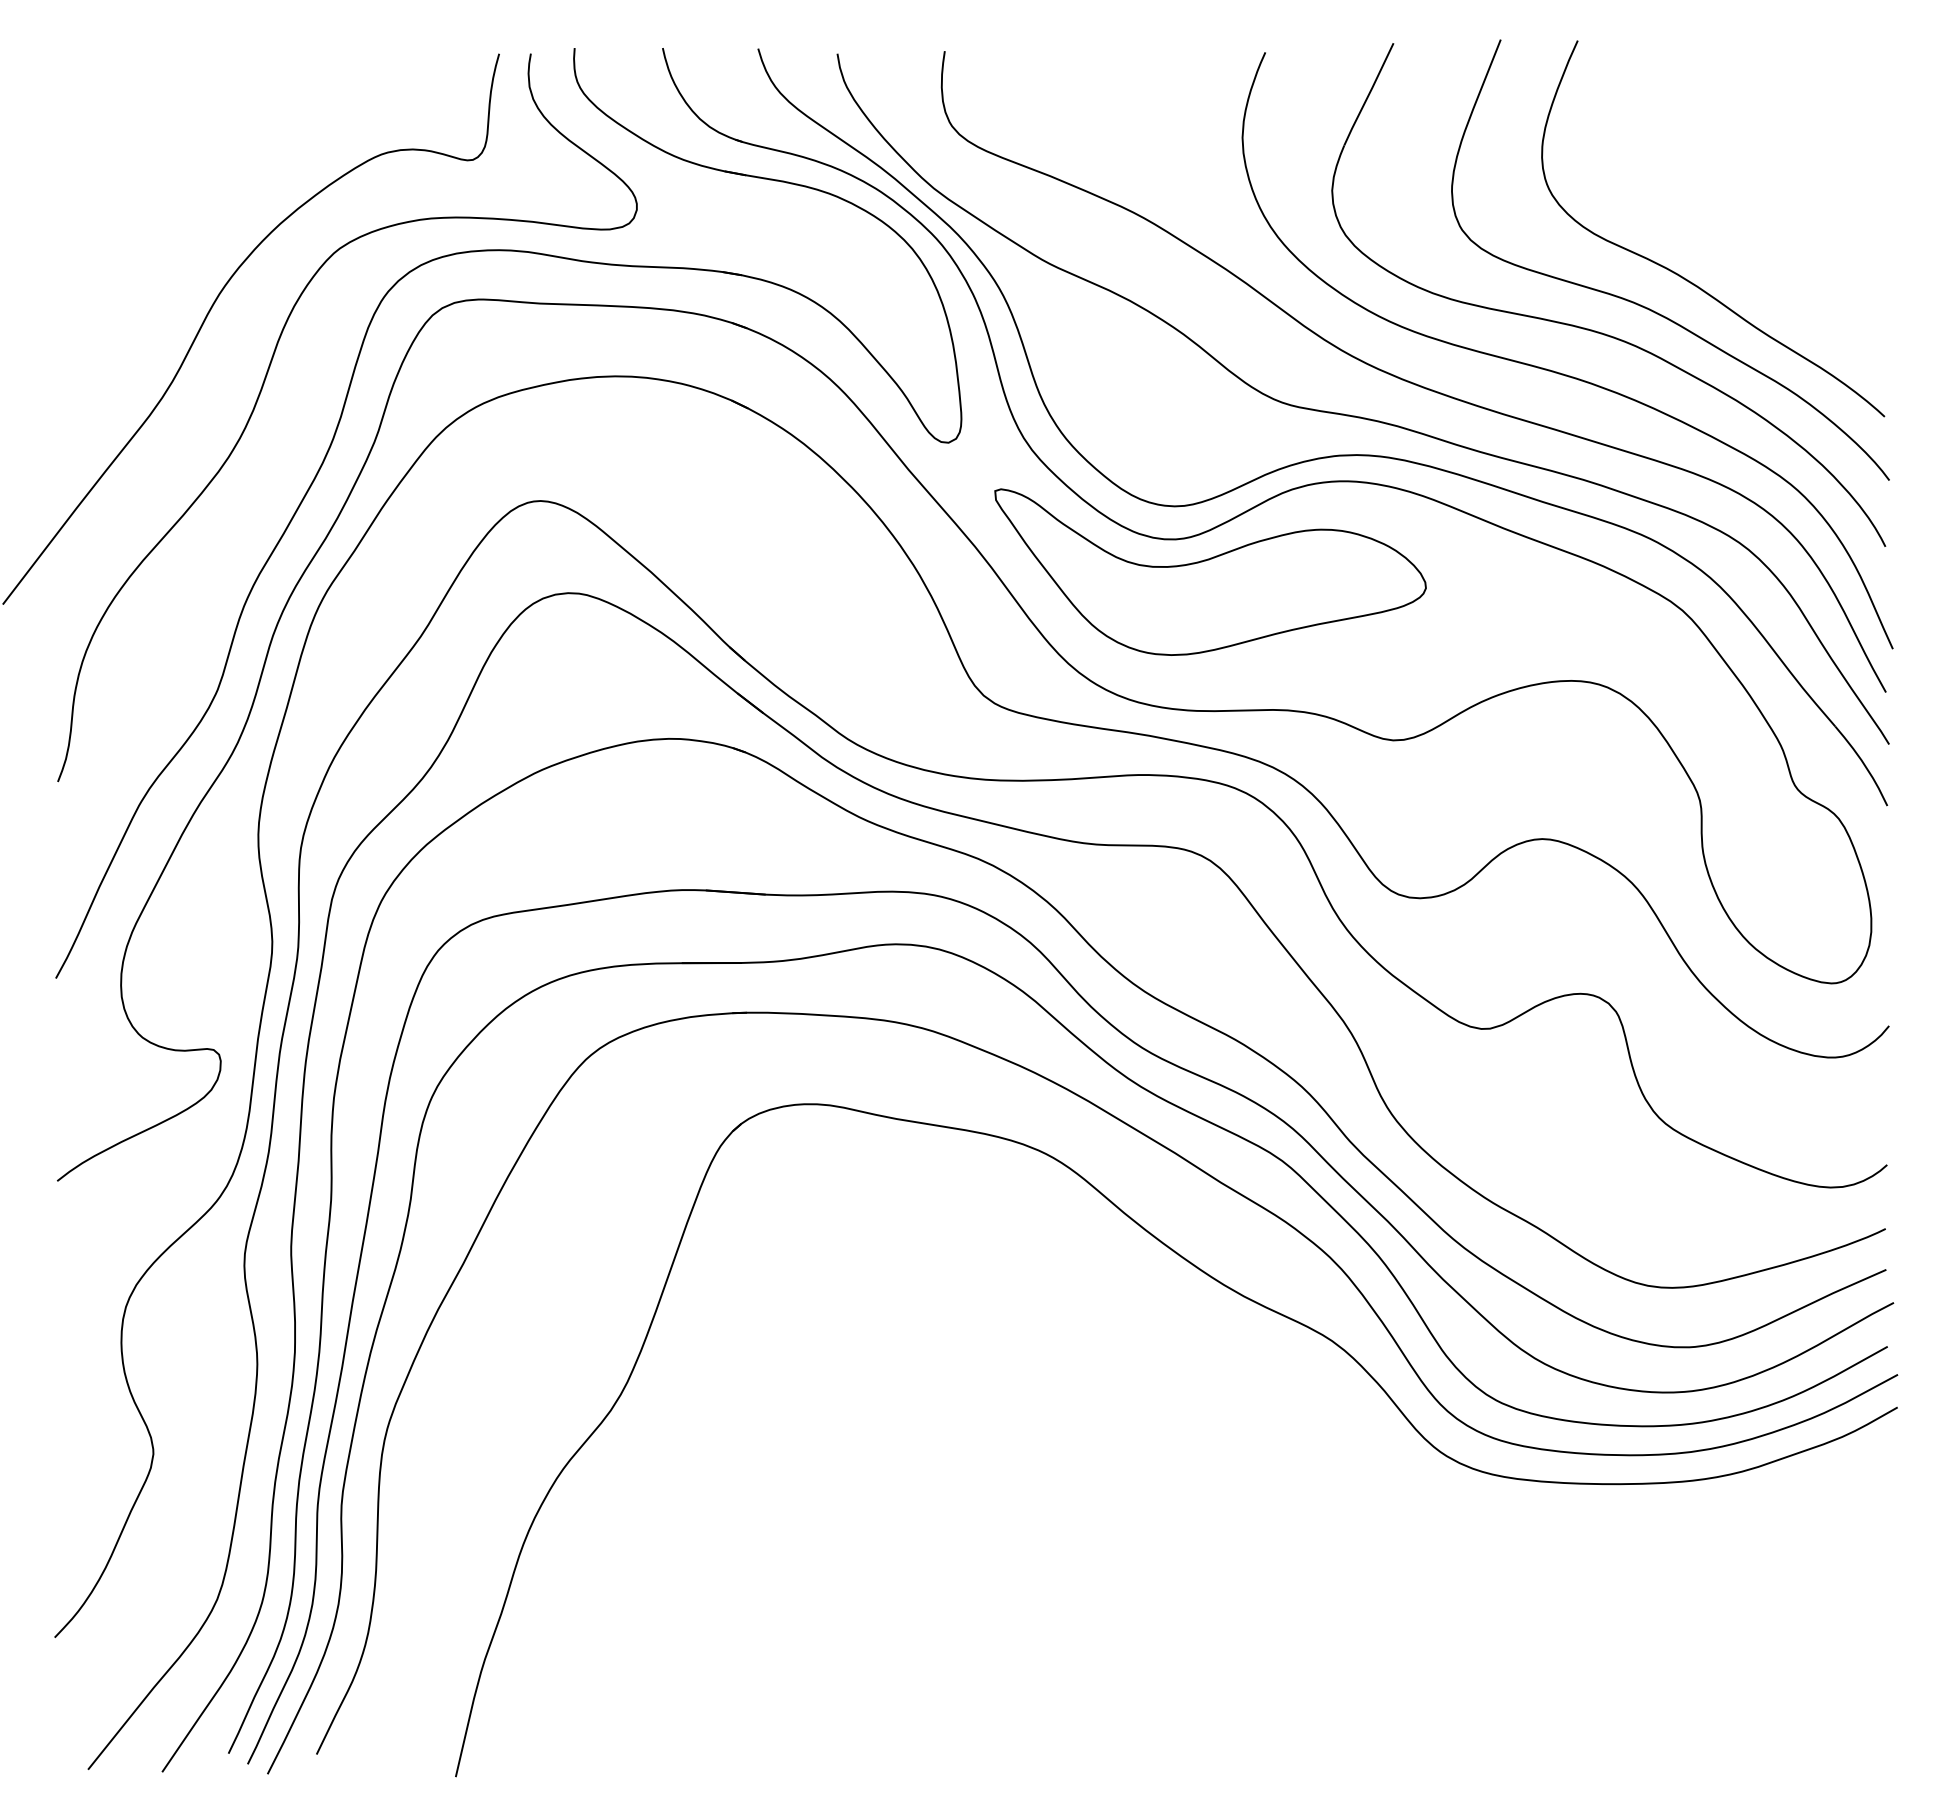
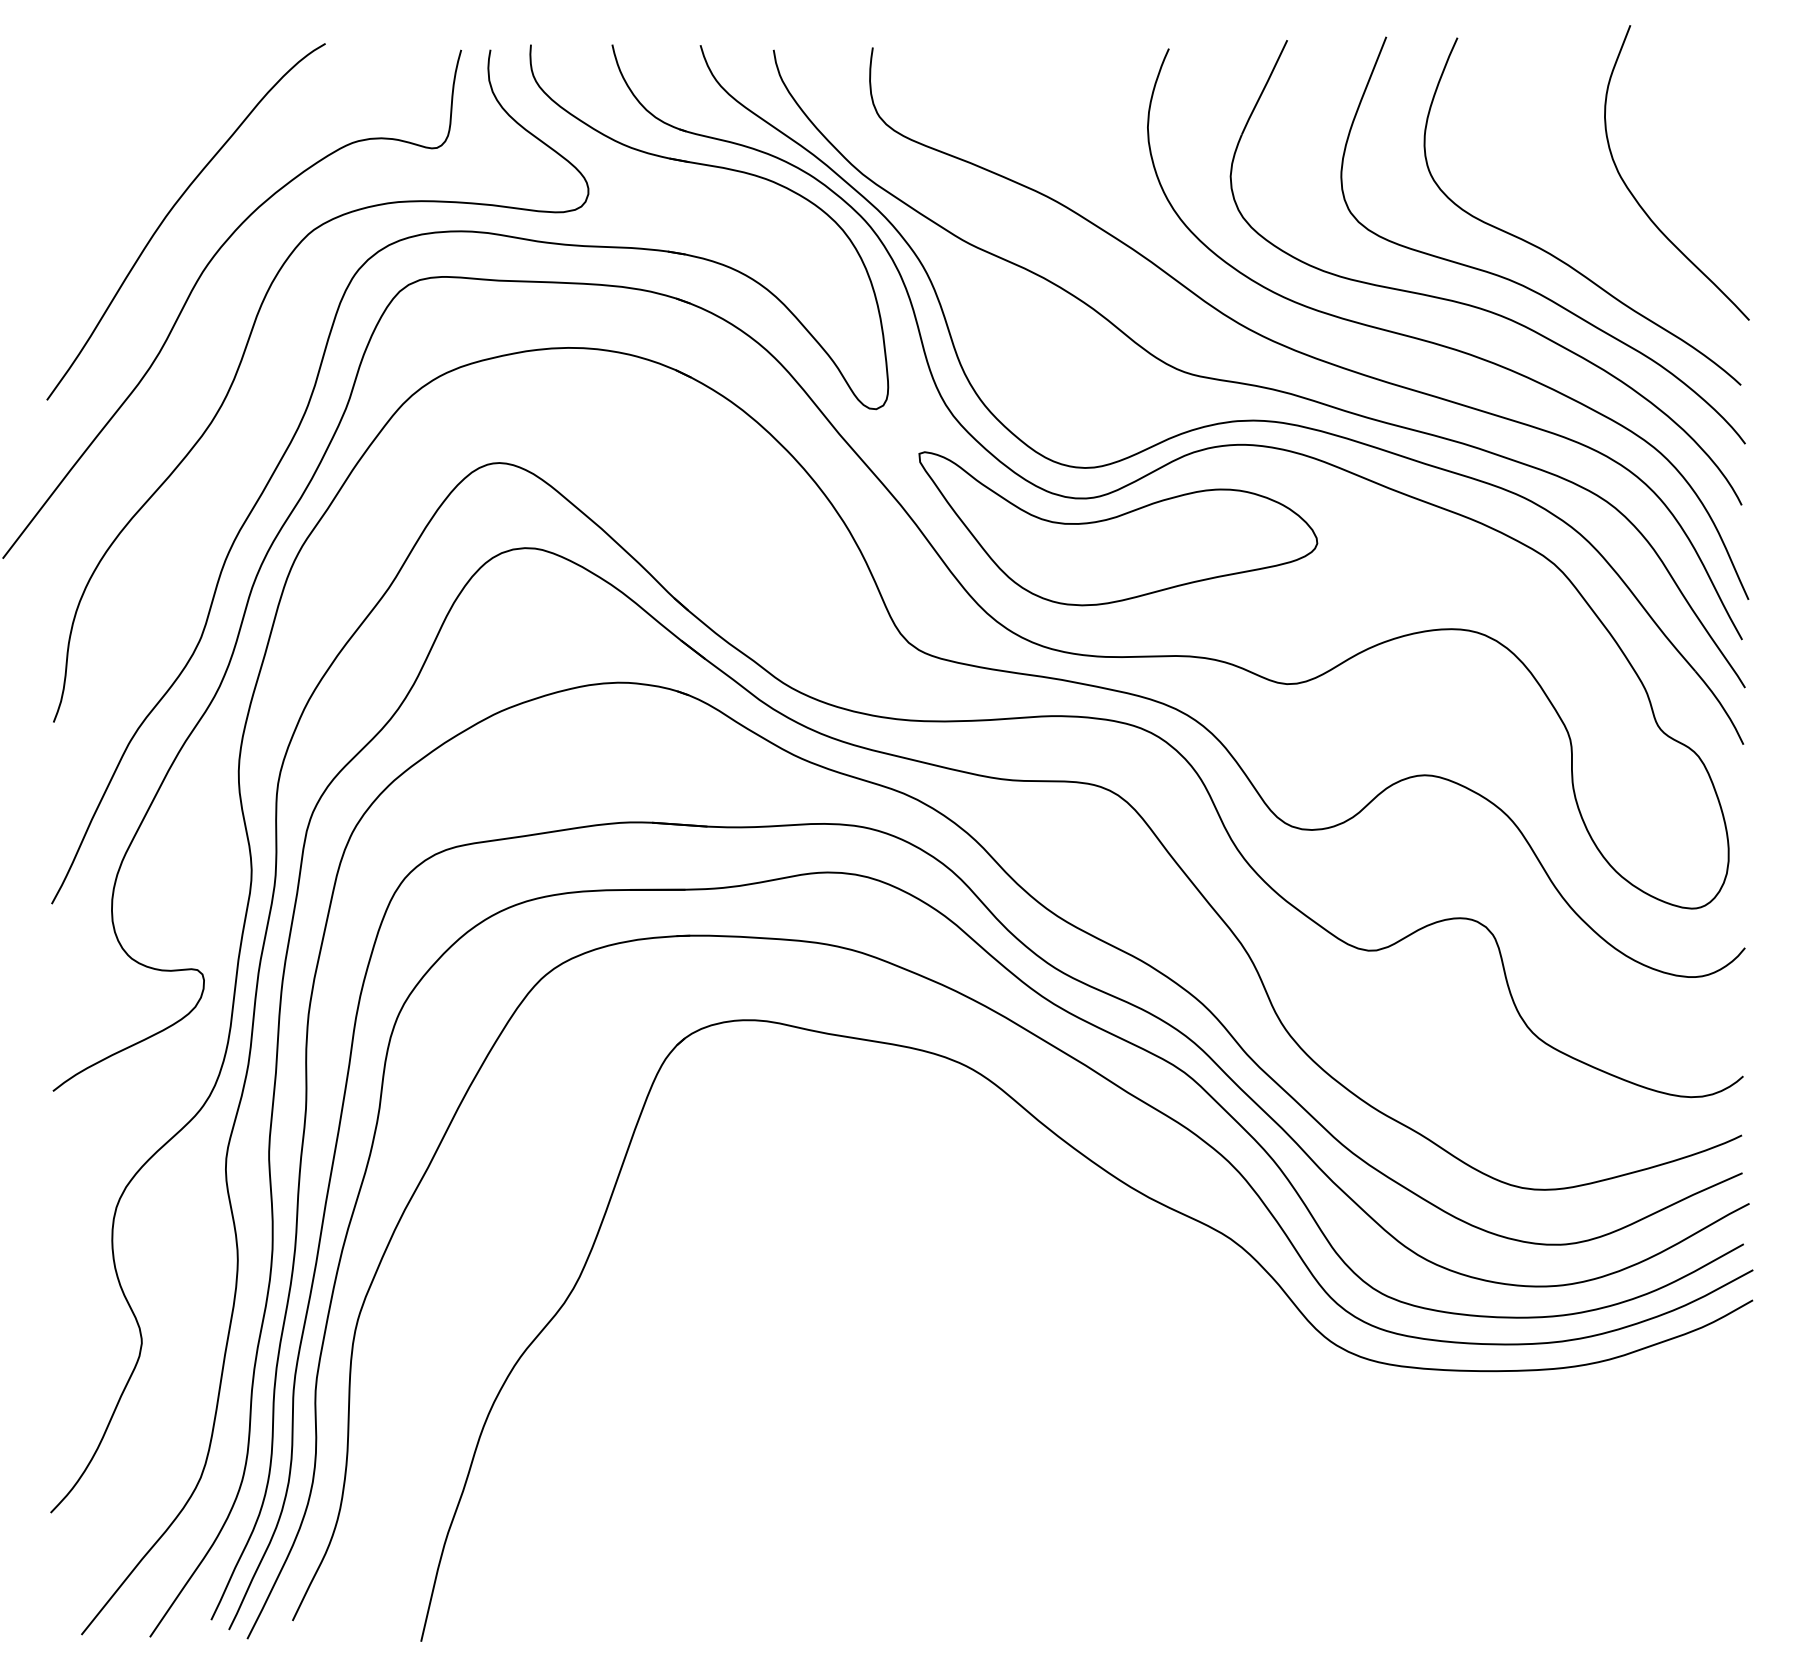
curve: (1772, 216) -> (1637, 200), added
curve: (185, 228) -> (171, 211), added

